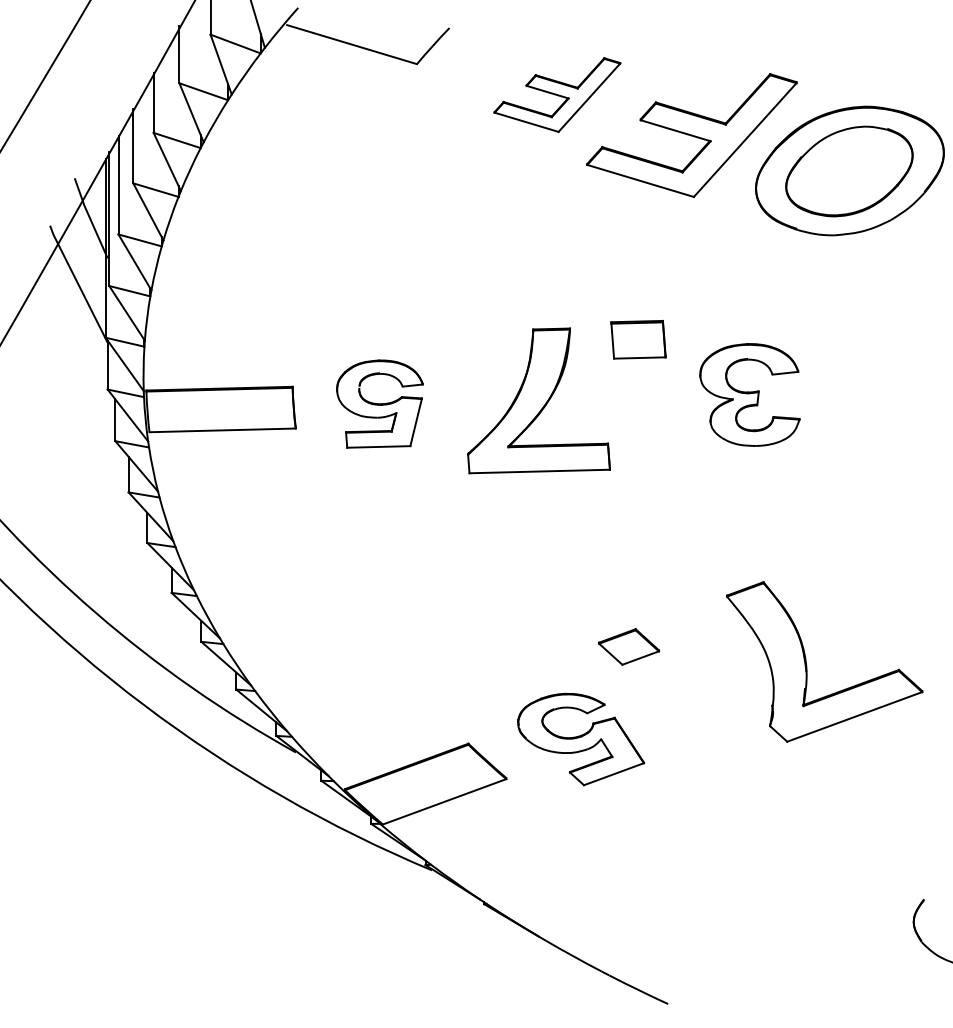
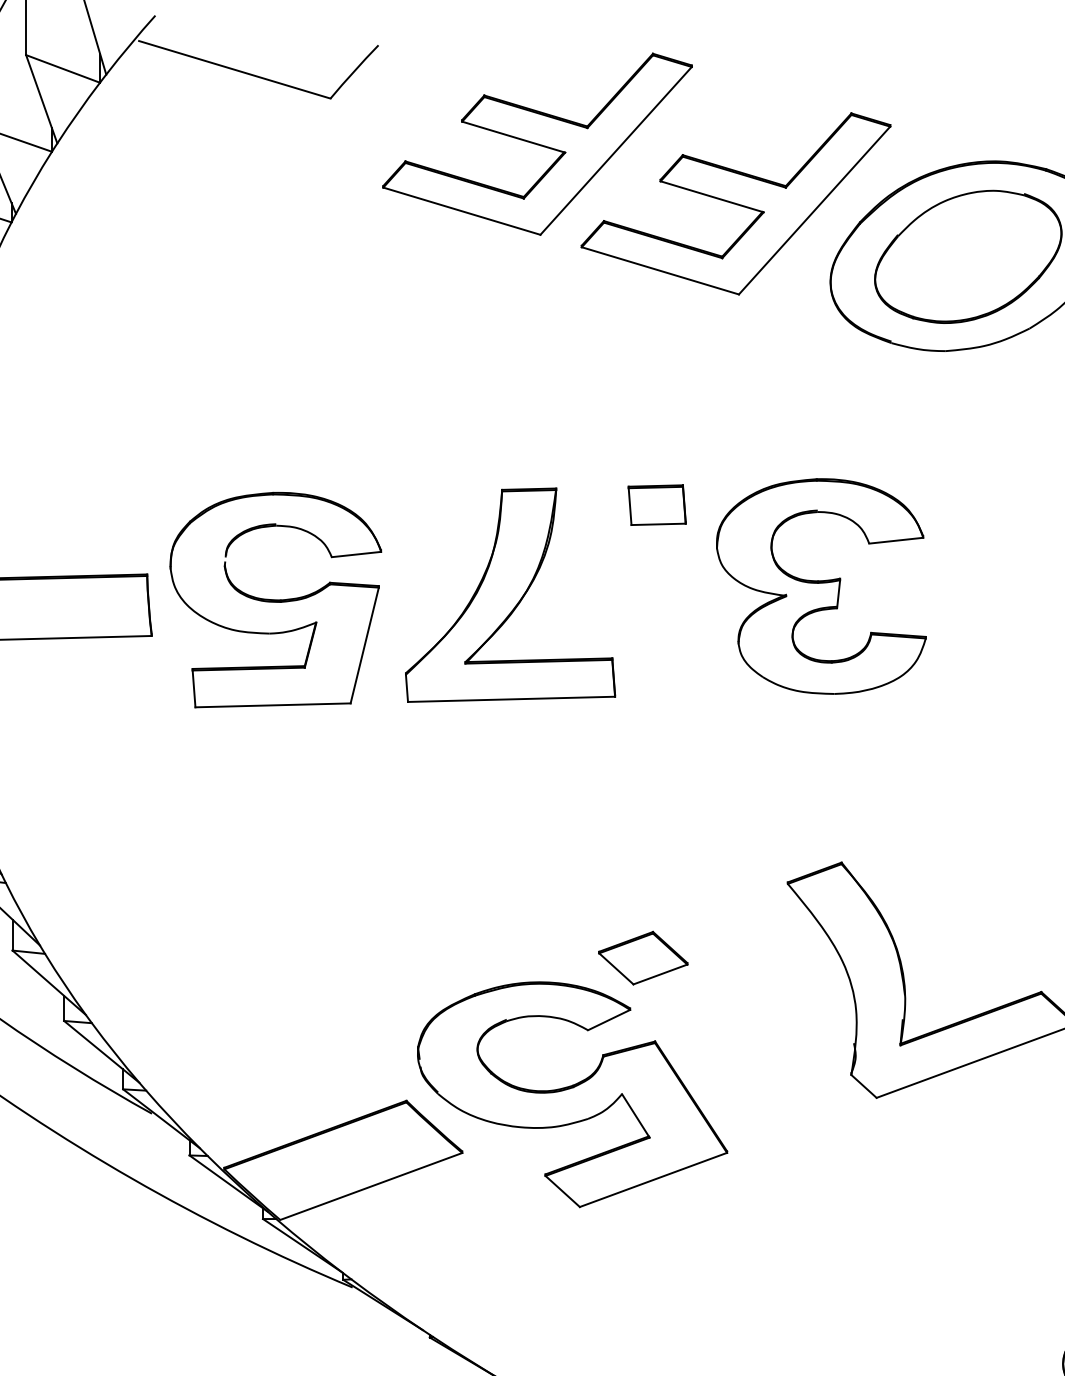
part: (557, 94) -> (537, 143), size x1.67
part: (638, 339) -> (657, 504), size x0.71
part: (749, 394) -> (820, 585), size x1.43
part: (379, 403) -> (275, 599), size x1.67
part: (580, 739) -> (571, 1094), size x1.67

